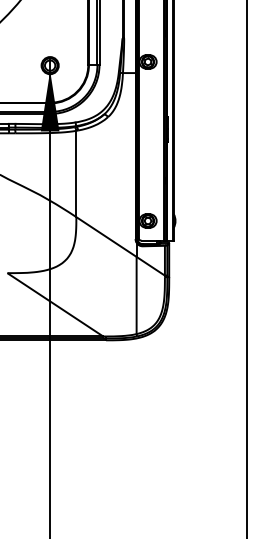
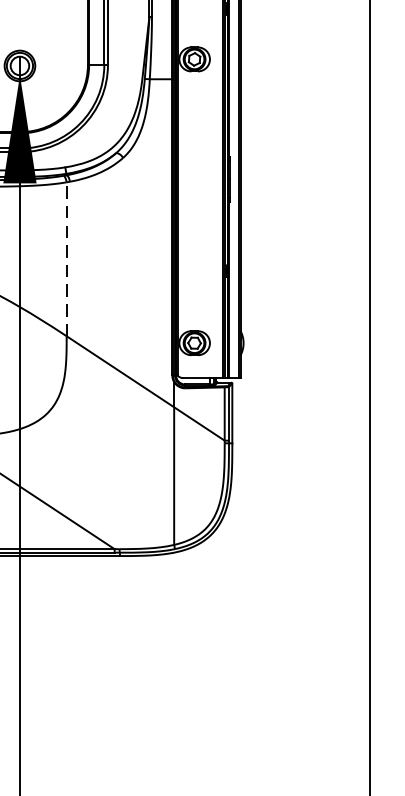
line: (76, 173) -> (66, 258), solid -> dashed

